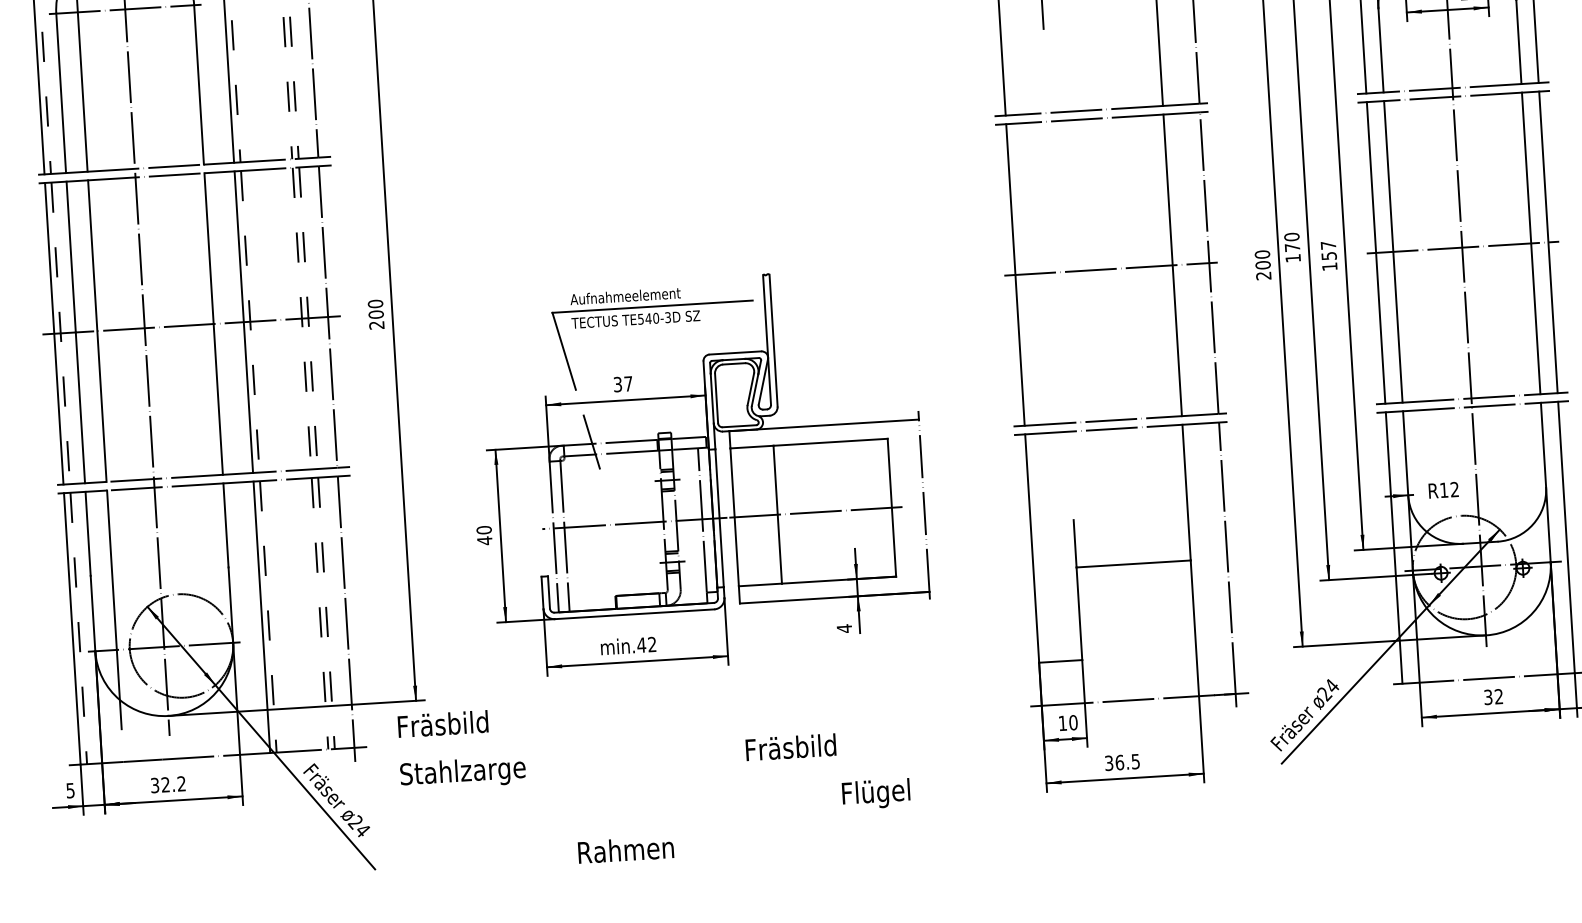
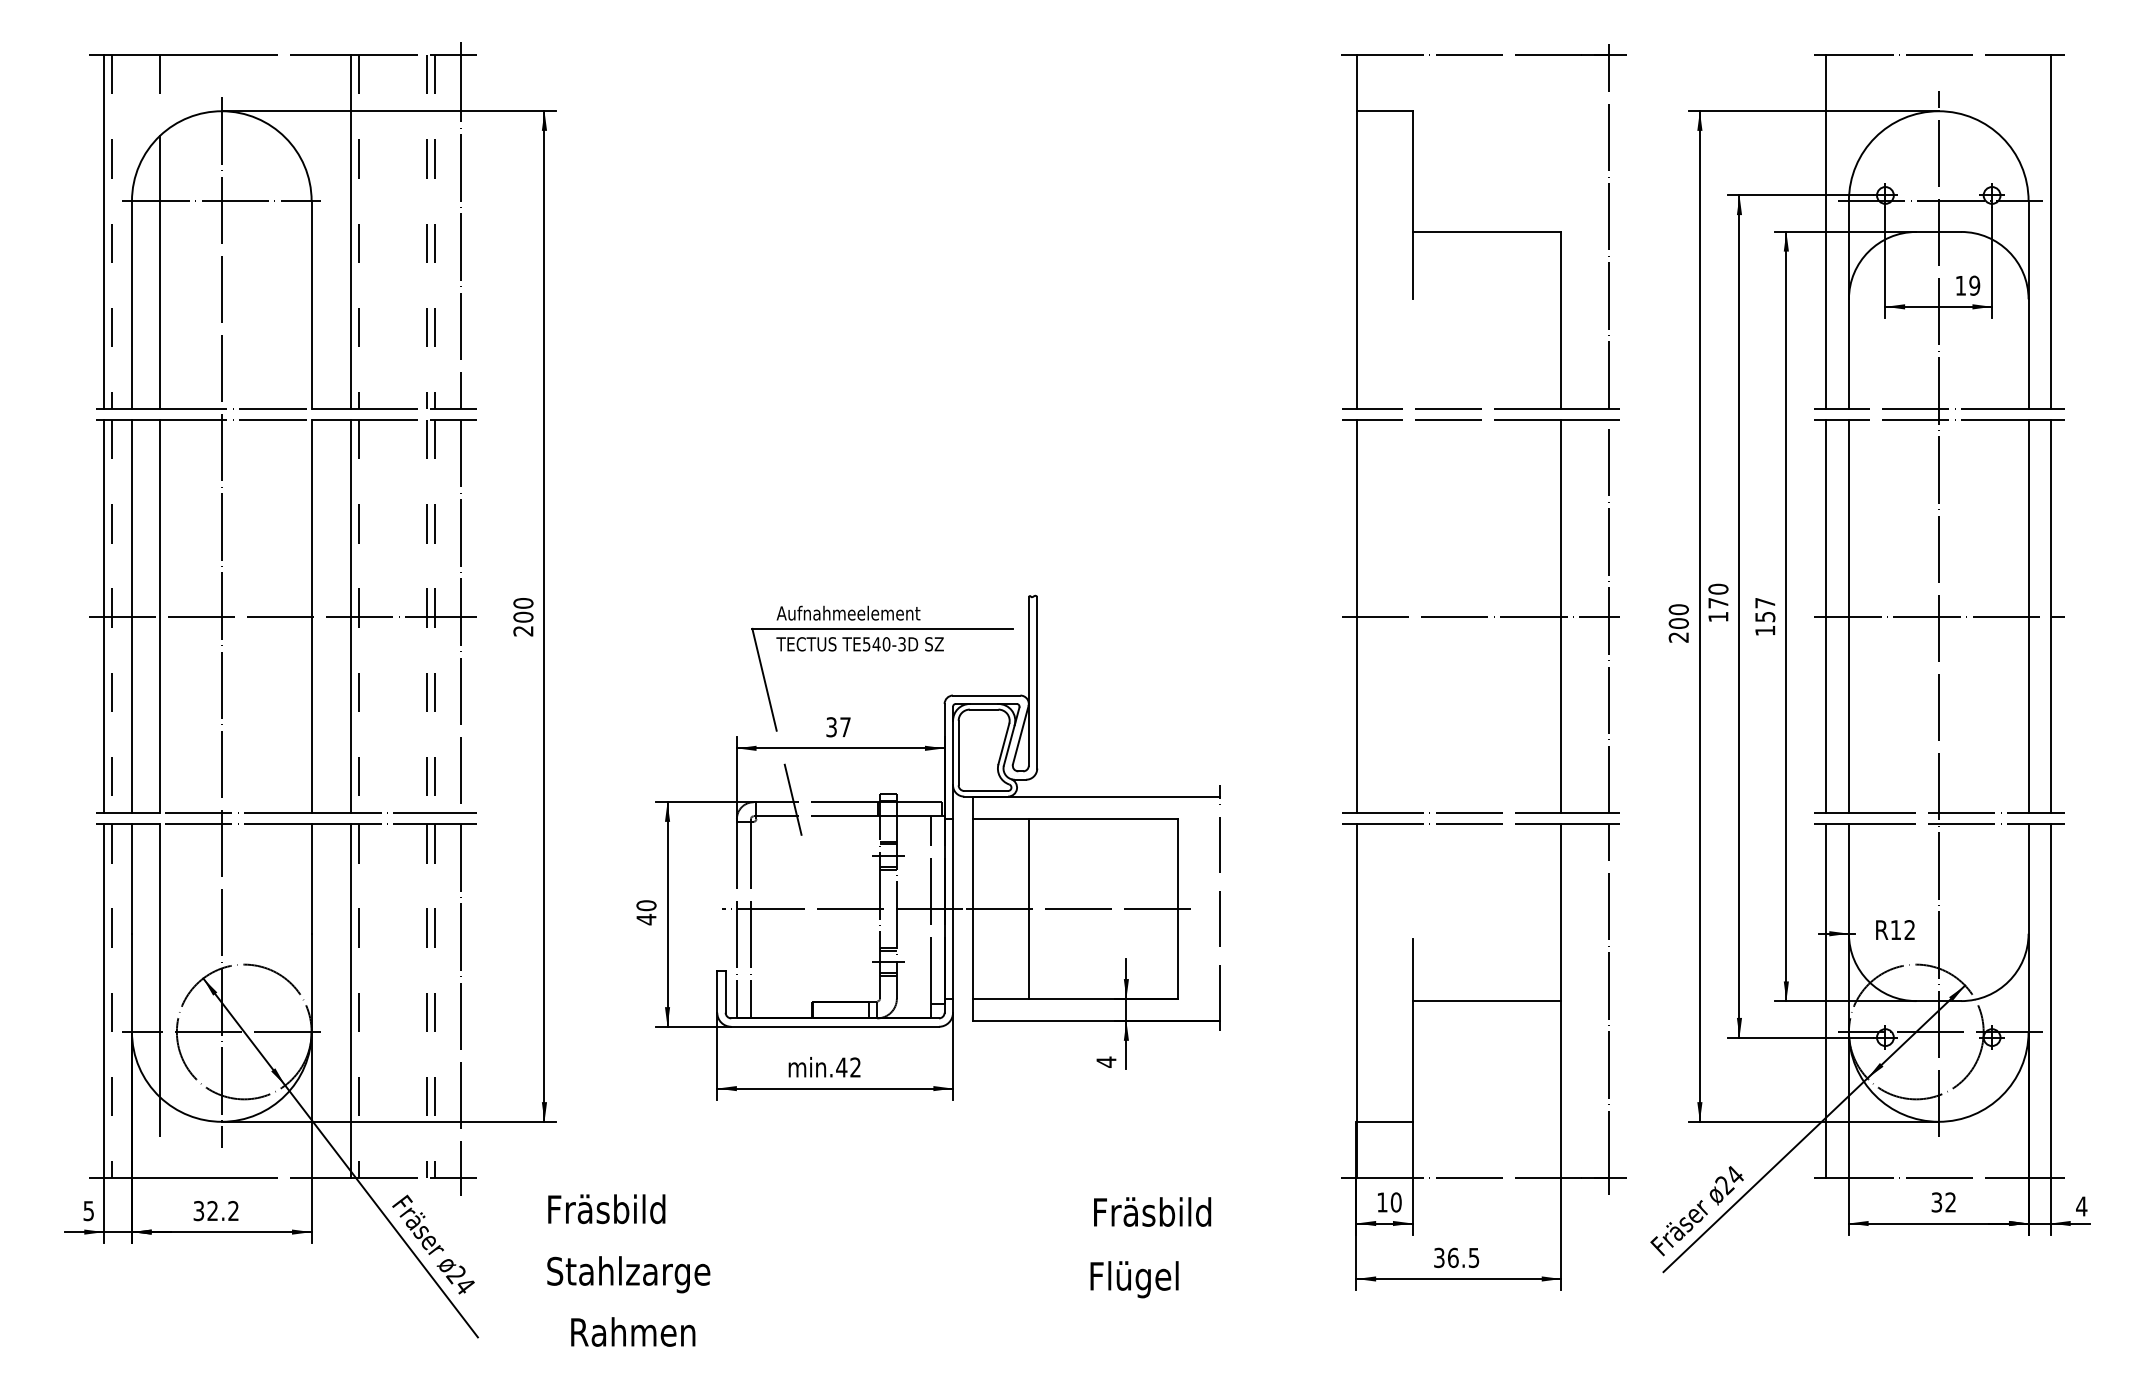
text: (790, 746) -> (1152, 1211), moved
text: (461, 749) -> (628, 1243), moved
text: (626, 849) -> (633, 1331), moved

